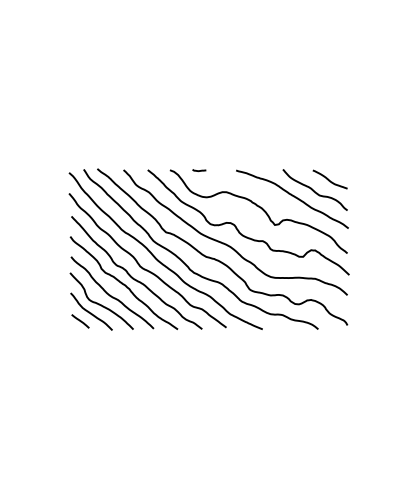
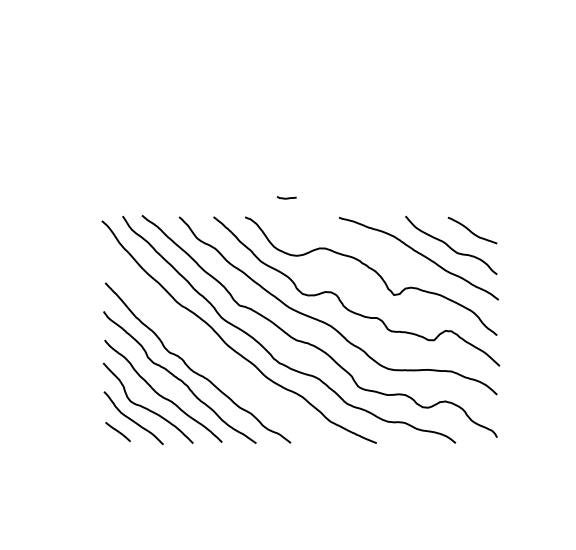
curve: (199, 170) -> (286, 197), moved
curve: (142, 266) -> (206, 353), removed

